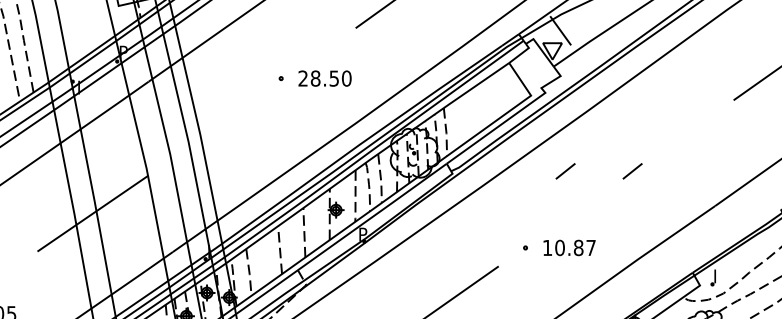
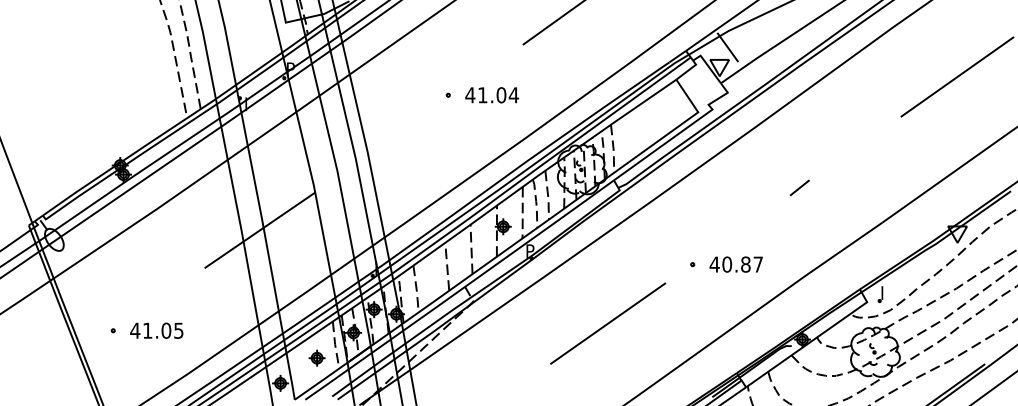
text: (325, 78) -> (492, 95), 28.50 -> 41.04
line: (565, 170) -> (732, 187), removed
text: (547, 247) -> (714, 264), 10.87 -> 40.87

